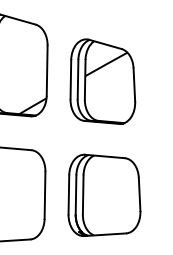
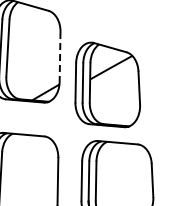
line: (47, 71) -> (60, 57), solid -> dashed
part: (102, 81) -> (107, 84), moved

